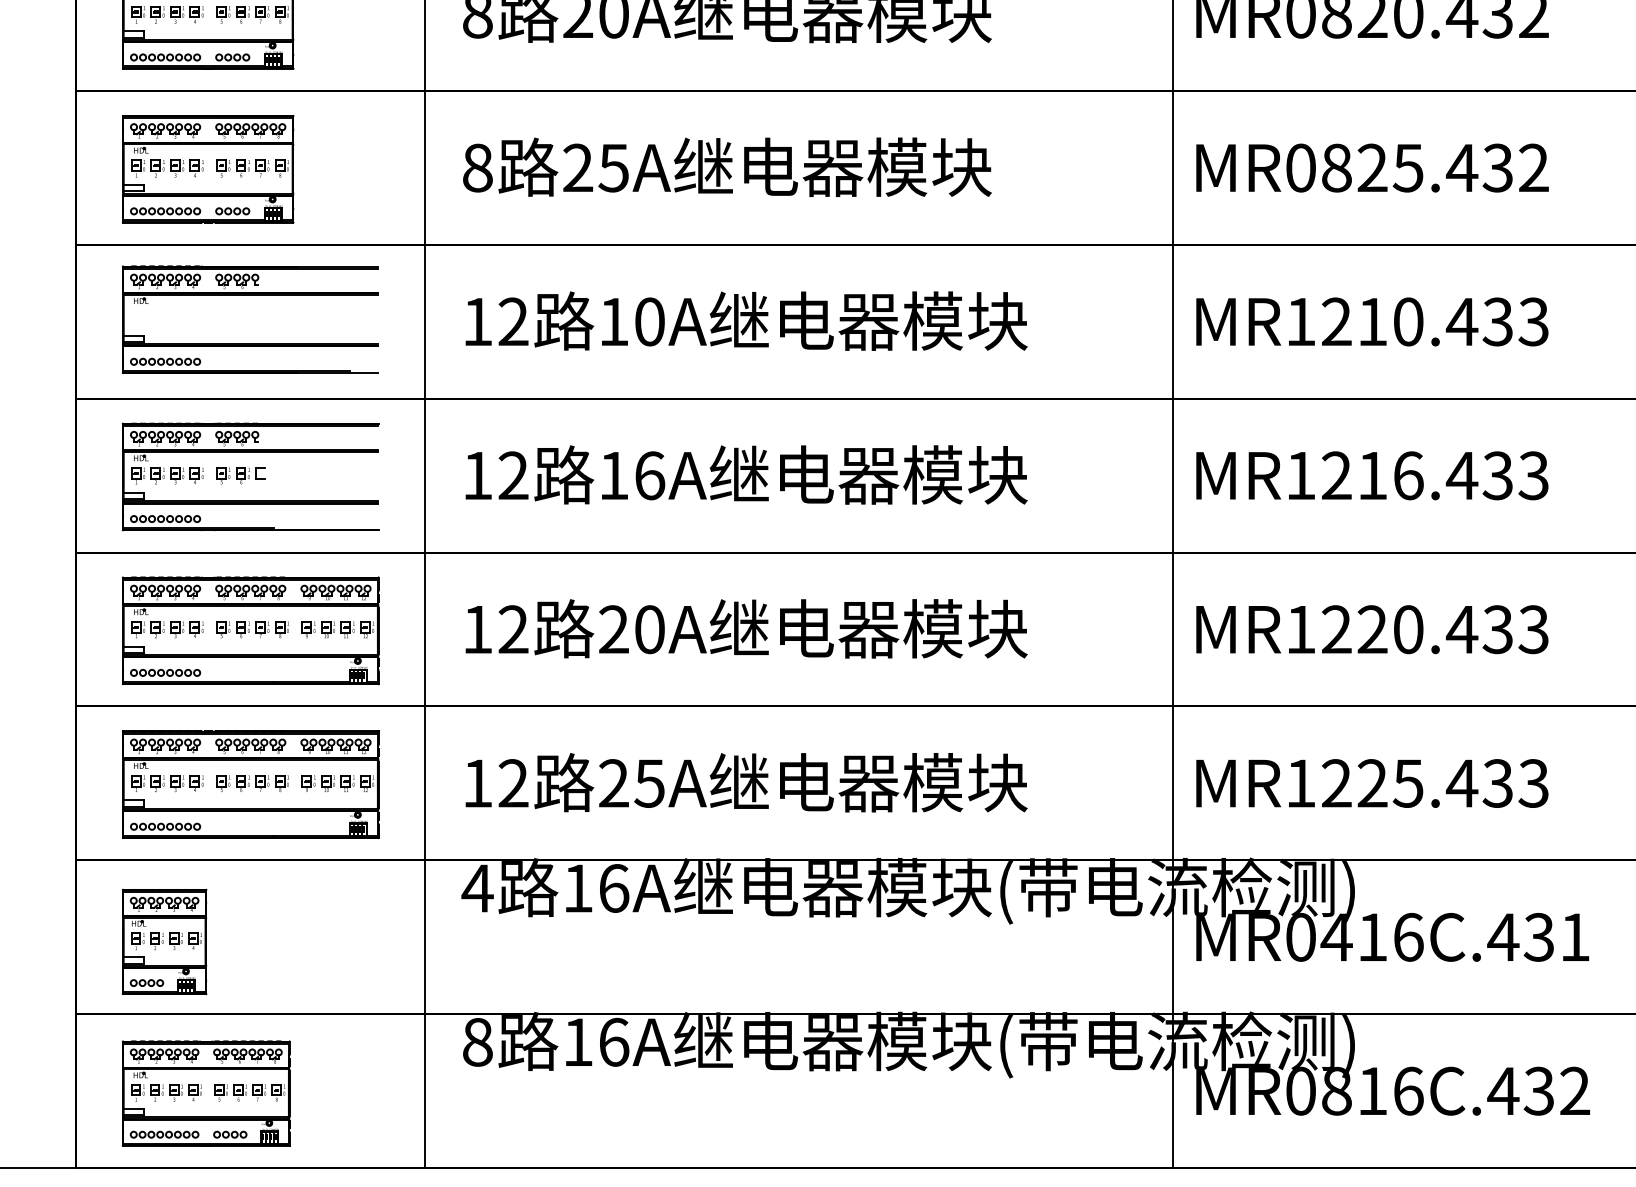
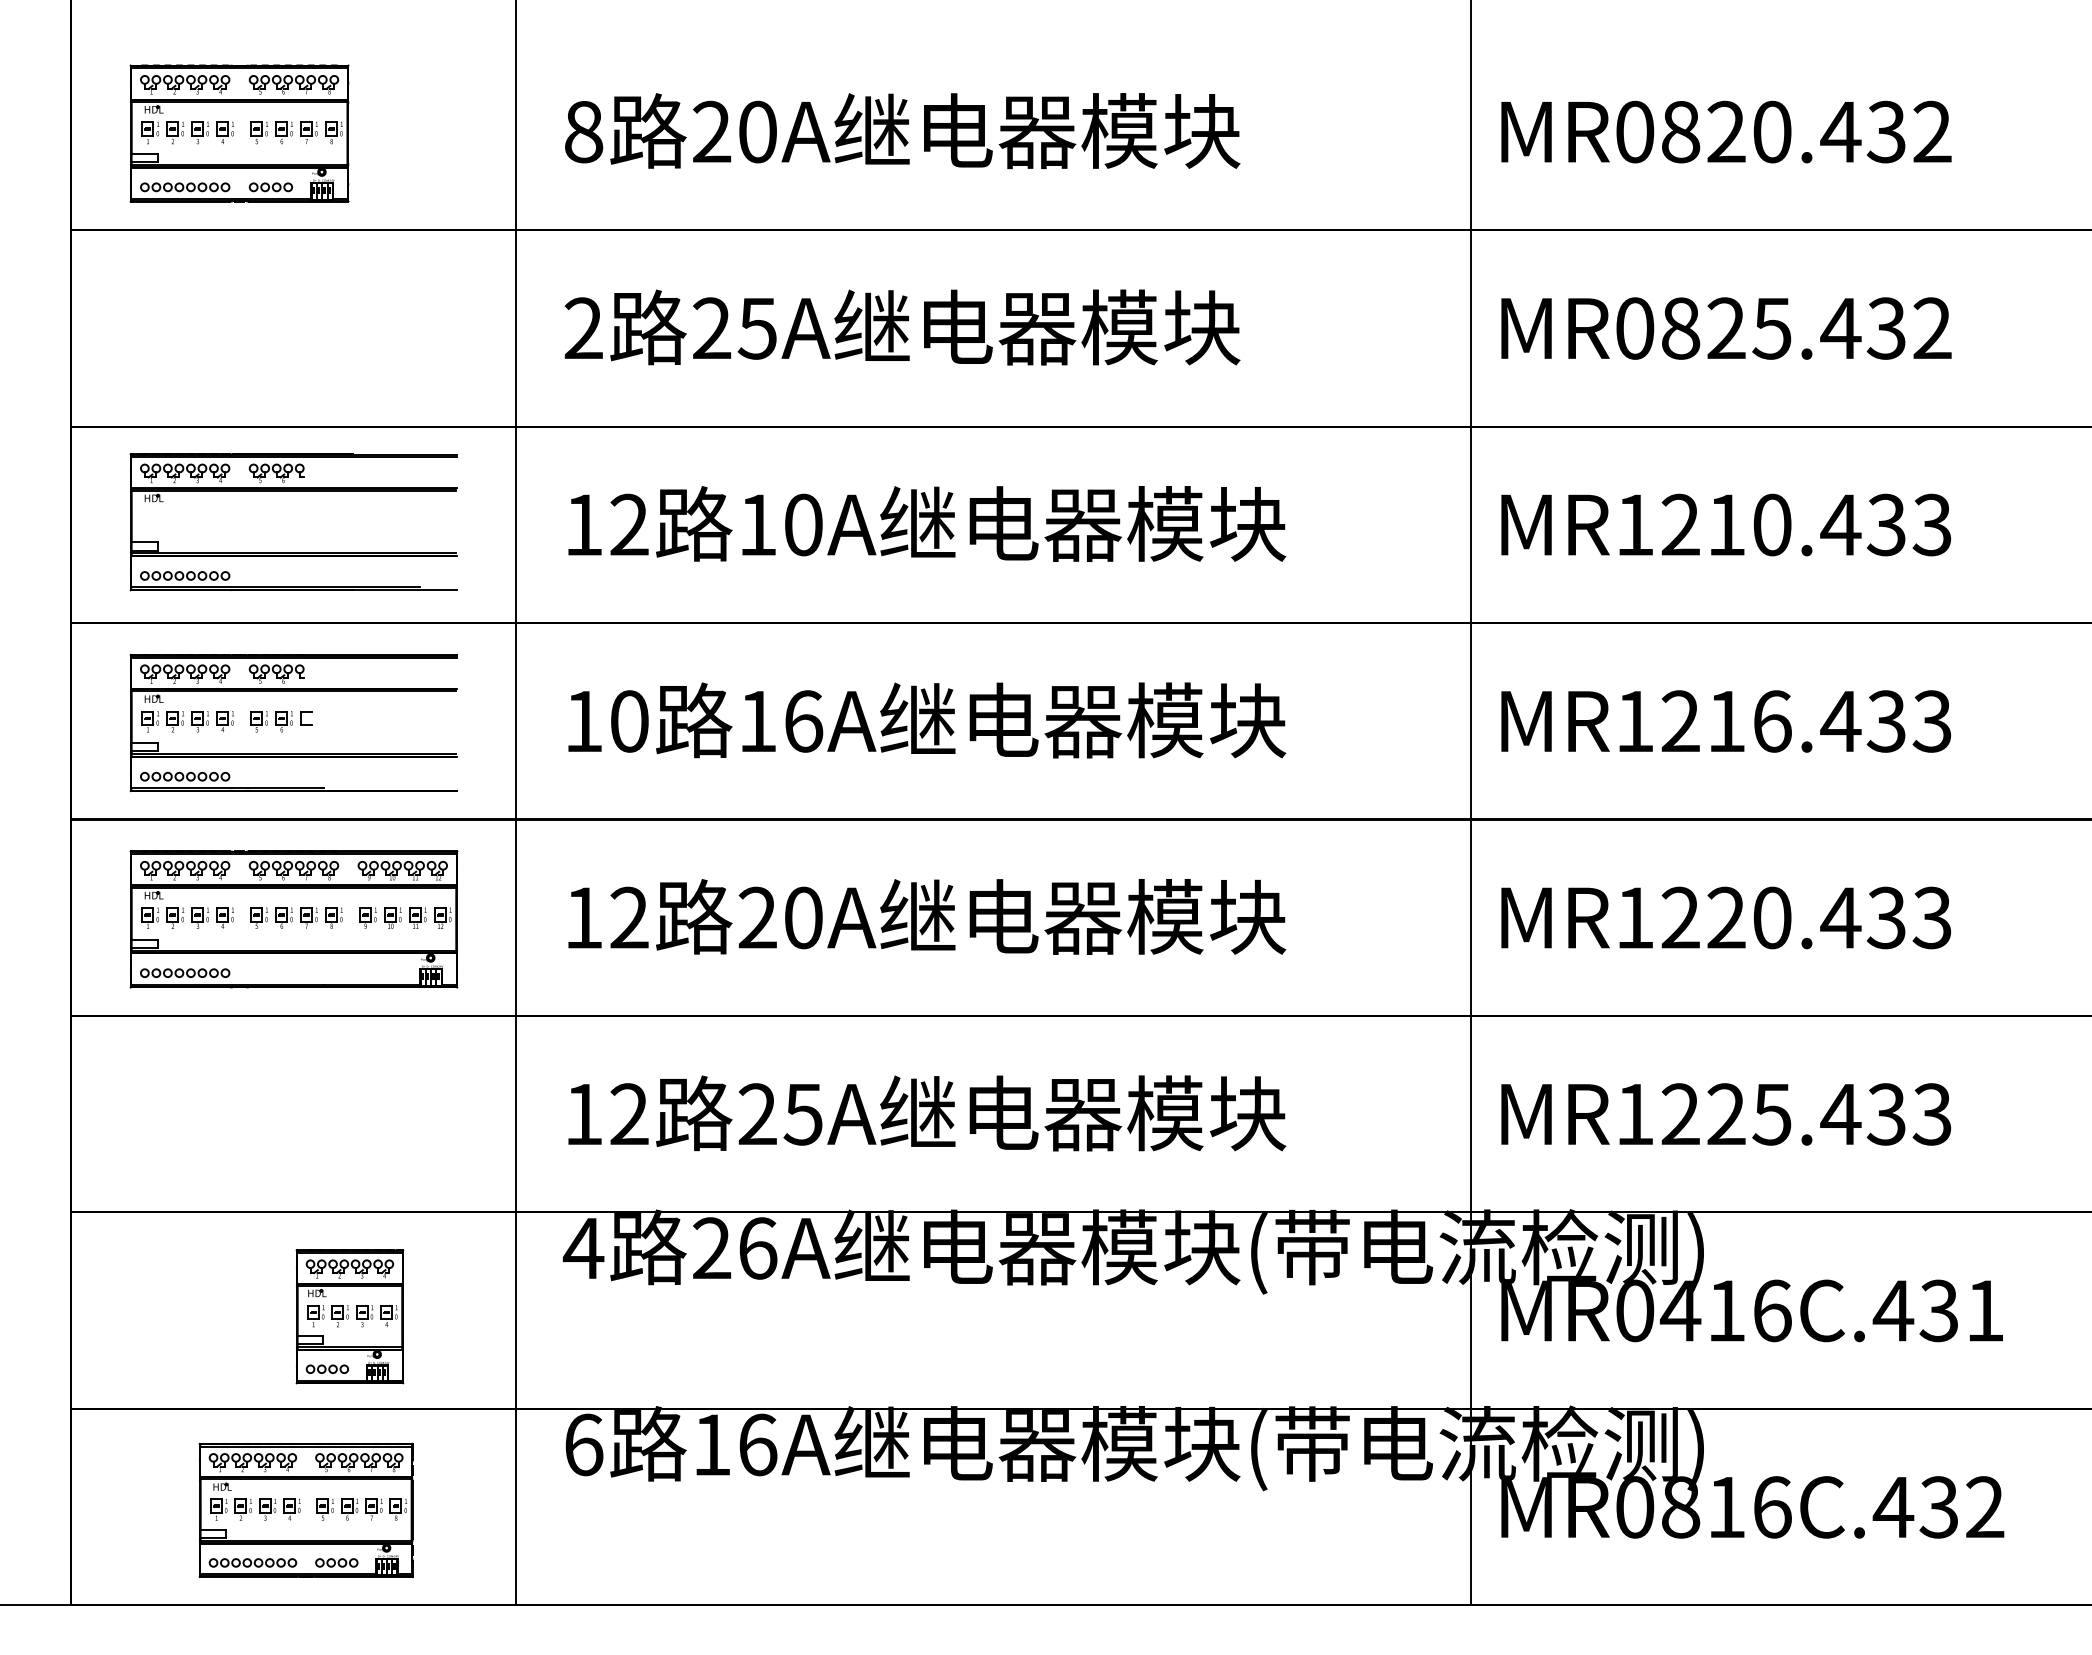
text: (477, 168) -> (583, 328), 8 -> 2
part: (208, 169) -> (239, 330), removed
text: (513, 475) -> (629, 721), 12 -> 10
part: (250, 784) -> (293, 1115), removed
text: (578, 887) -> (712, 1247), 16A -> 26A
part: (164, 941) -> (349, 1316), moved
text: (478, 1041) -> (584, 1444), 8 -> 6
part: (205, 1092) -> (305, 1509), moved

